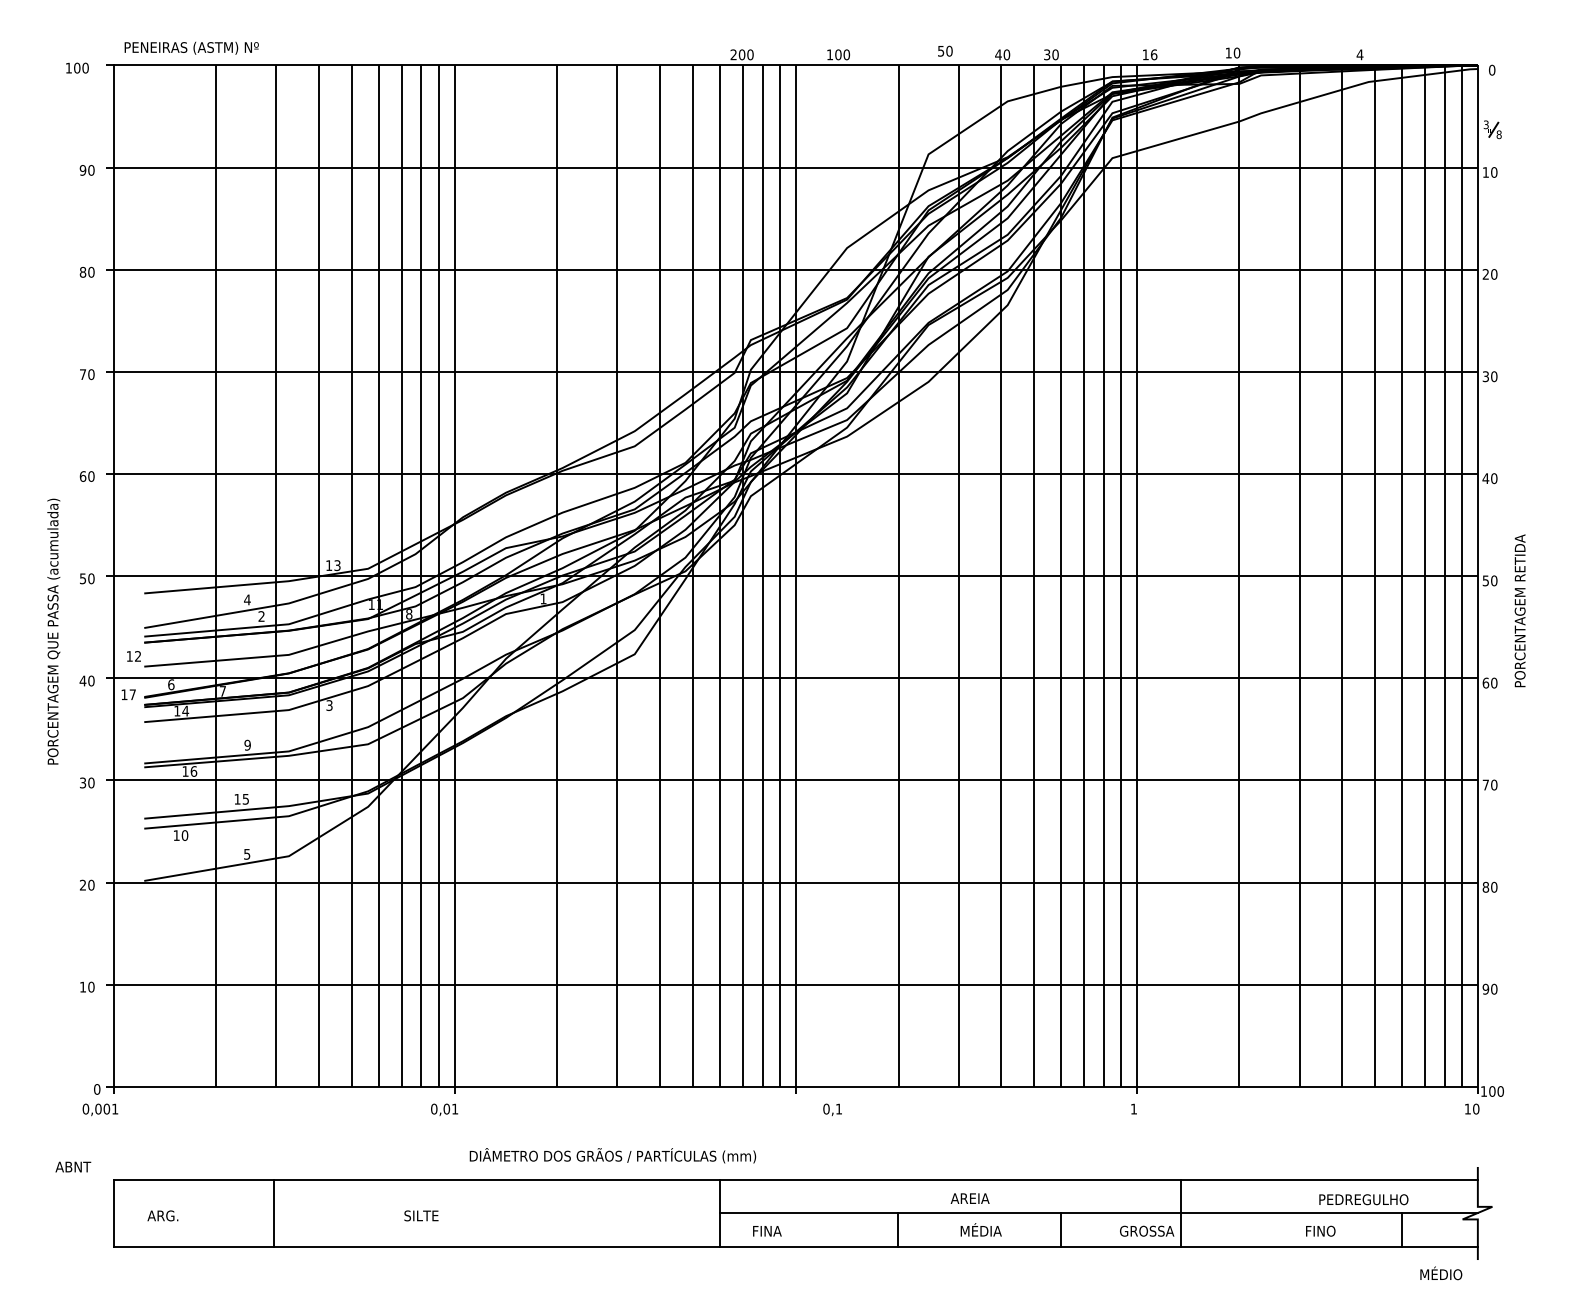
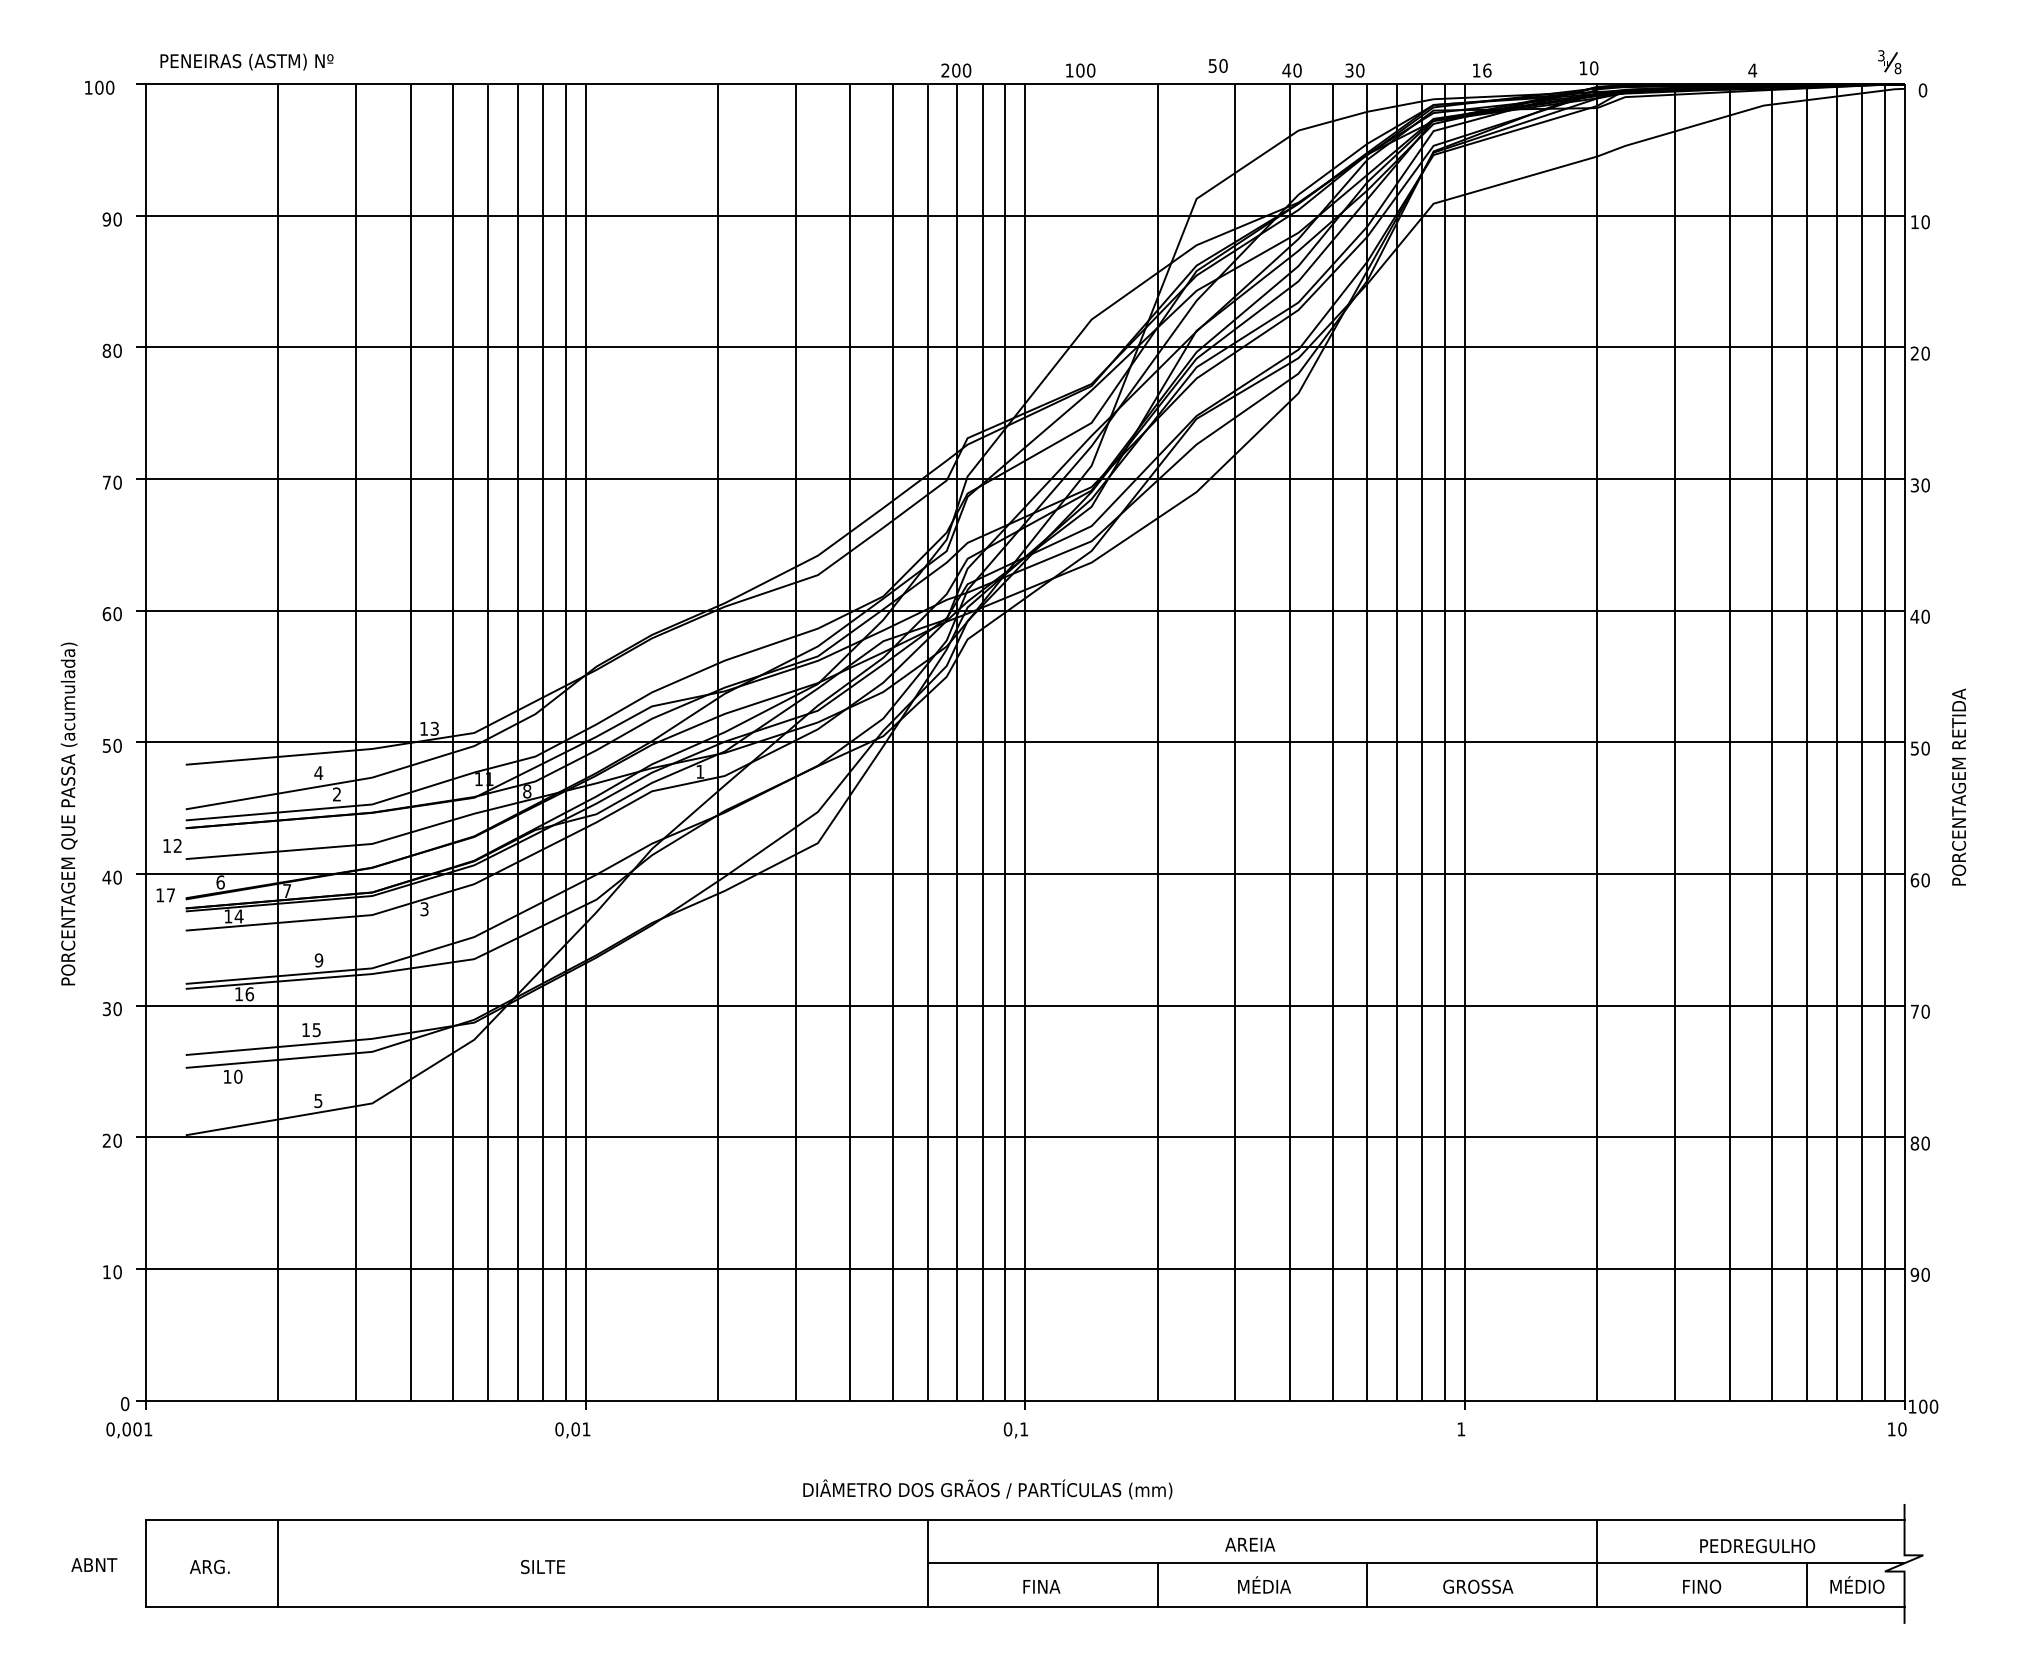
part: (1492, 130) -> (1889, 62), moved
text: (832, 1109) -> (1015, 1430), moved
text: (612, 1155) -> (987, 1489), moved
text: (73, 1166) -> (94, 1564), moved
line: (274, 1213) -> (278, 1563), moved
line: (1180, 1213) -> (1596, 1563), moved
text: (767, 1231) -> (1041, 1586), moved
text: (1441, 1272) -> (1857, 1584), moved

